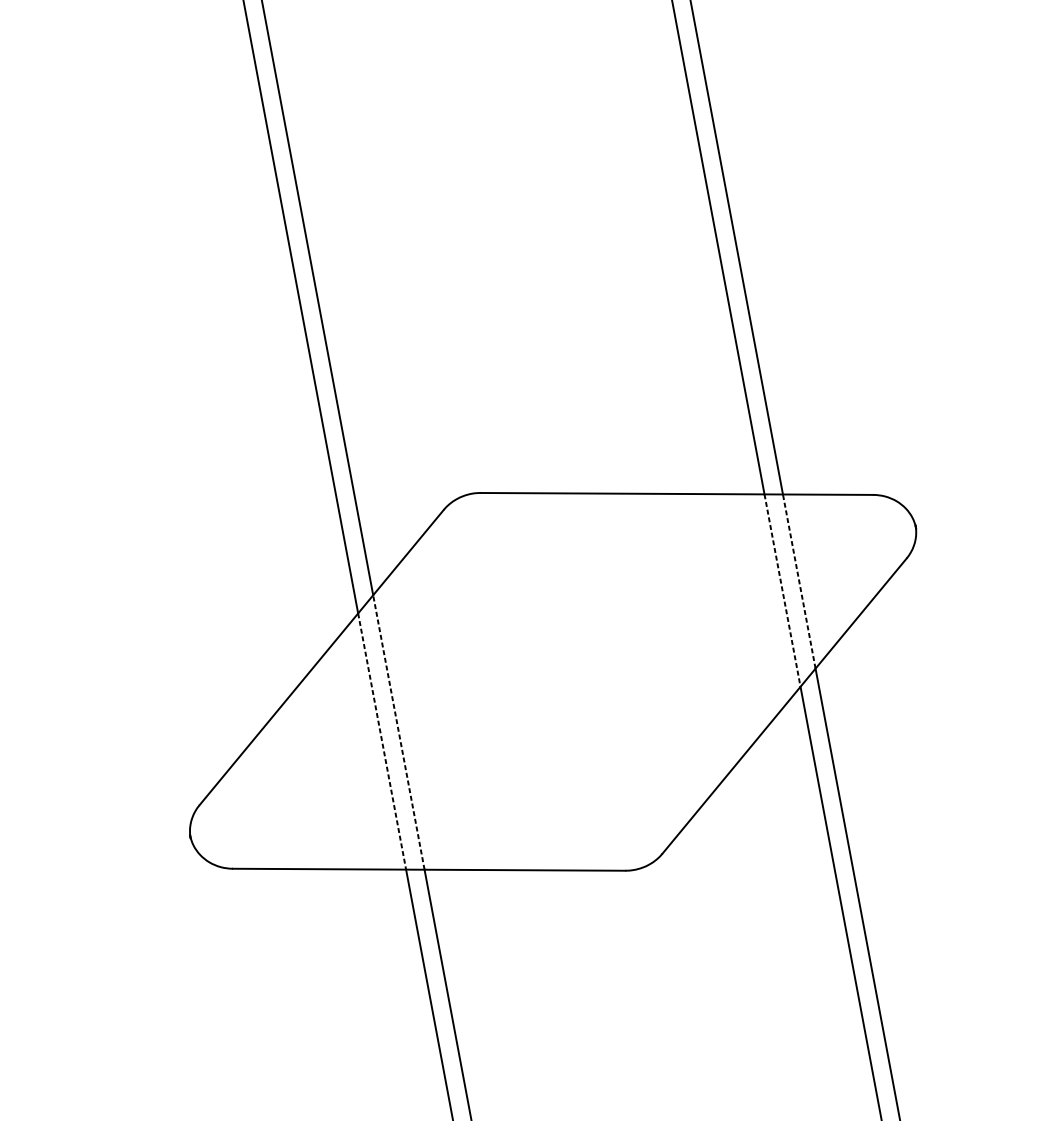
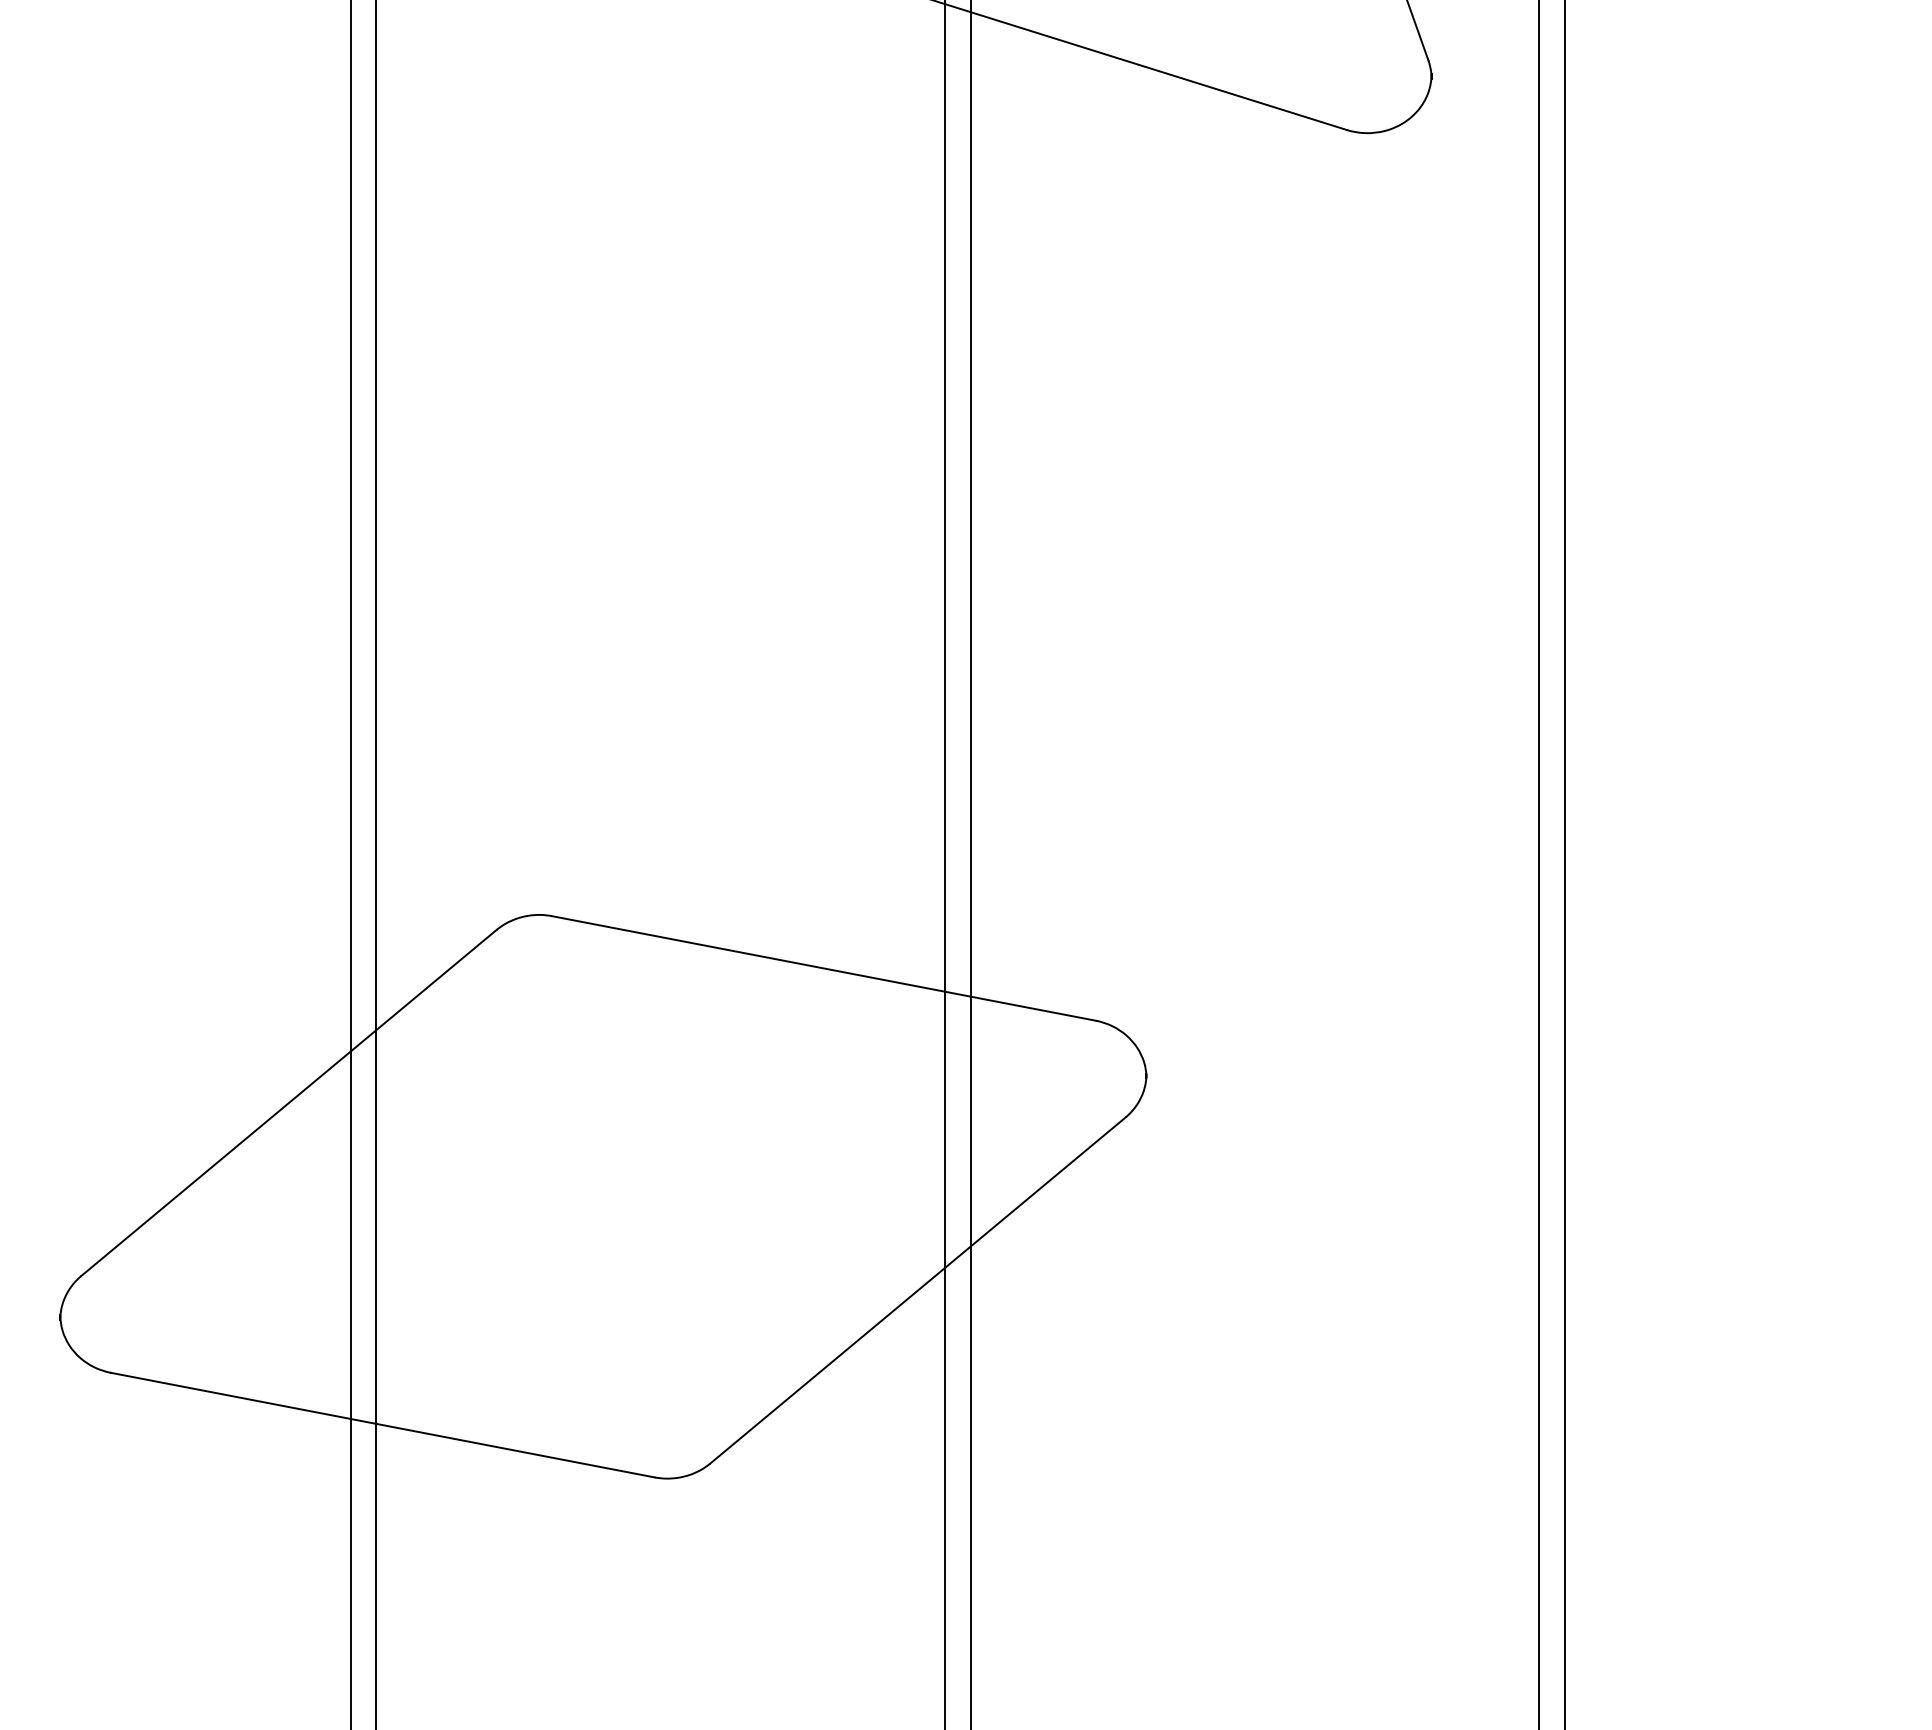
line: (799, 581) -> (970, 1121), dashed -> solid
line: (782, 591) -> (945, 1130), dashed -> solid
line: (398, 732) -> (376, 1227), dashed -> solid
line: (381, 741) -> (350, 1235), dashed -> solid

